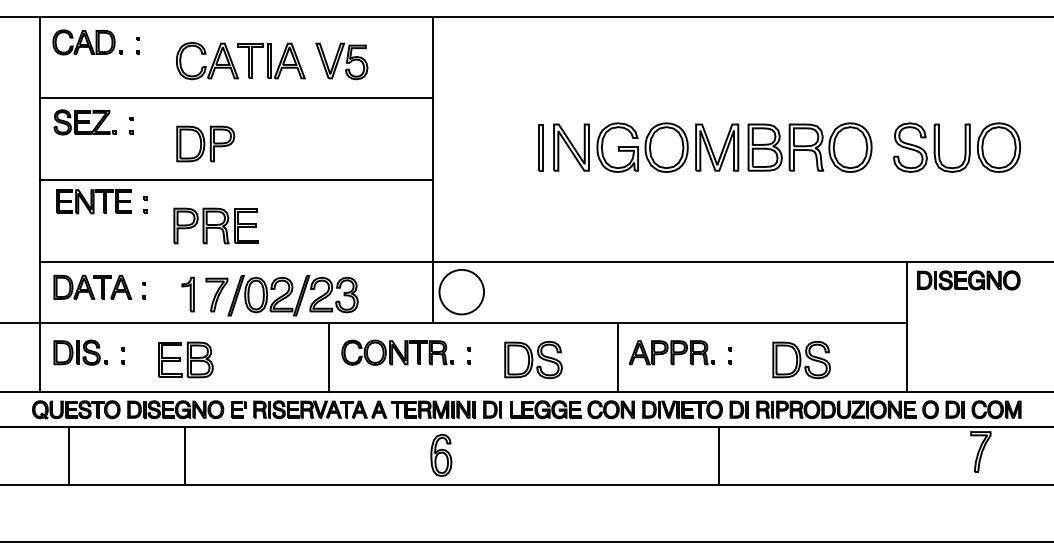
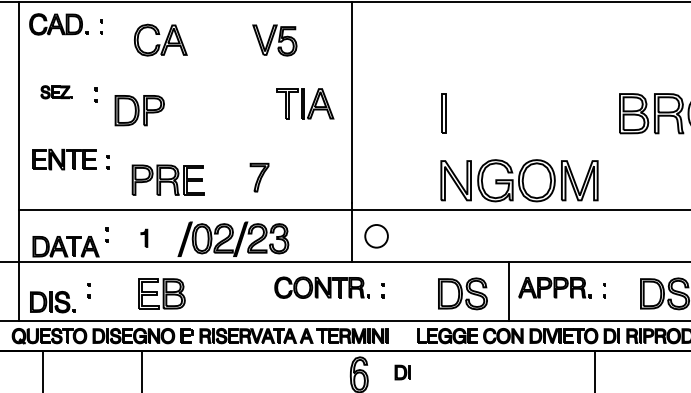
part: (271, 60) -> (305, 103), moved
line: (236, 98) -> (185, 71), removed
part: (84, 122) -> (56, 92), size x0.6
part: (205, 143) -> (139, 110), moved
part: (646, 147) -> (519, 180), moved
line: (236, 179) -> (185, 140), removed
part: (92, 286) -> (65, 245), moved
circle: (461, 291) -> (376, 235), size x0.6
part: (187, 294) -> (143, 238), size x0.6
part: (216, 294) -> (259, 177), moved
part: (80, 352) -> (53, 301), moved
line: (329, 357) -> (264, 291), removed
part: (185, 359) -> (161, 293), moved
part: (533, 359) -> (462, 293), moved
part: (492, 409) -> (402, 372), moved

